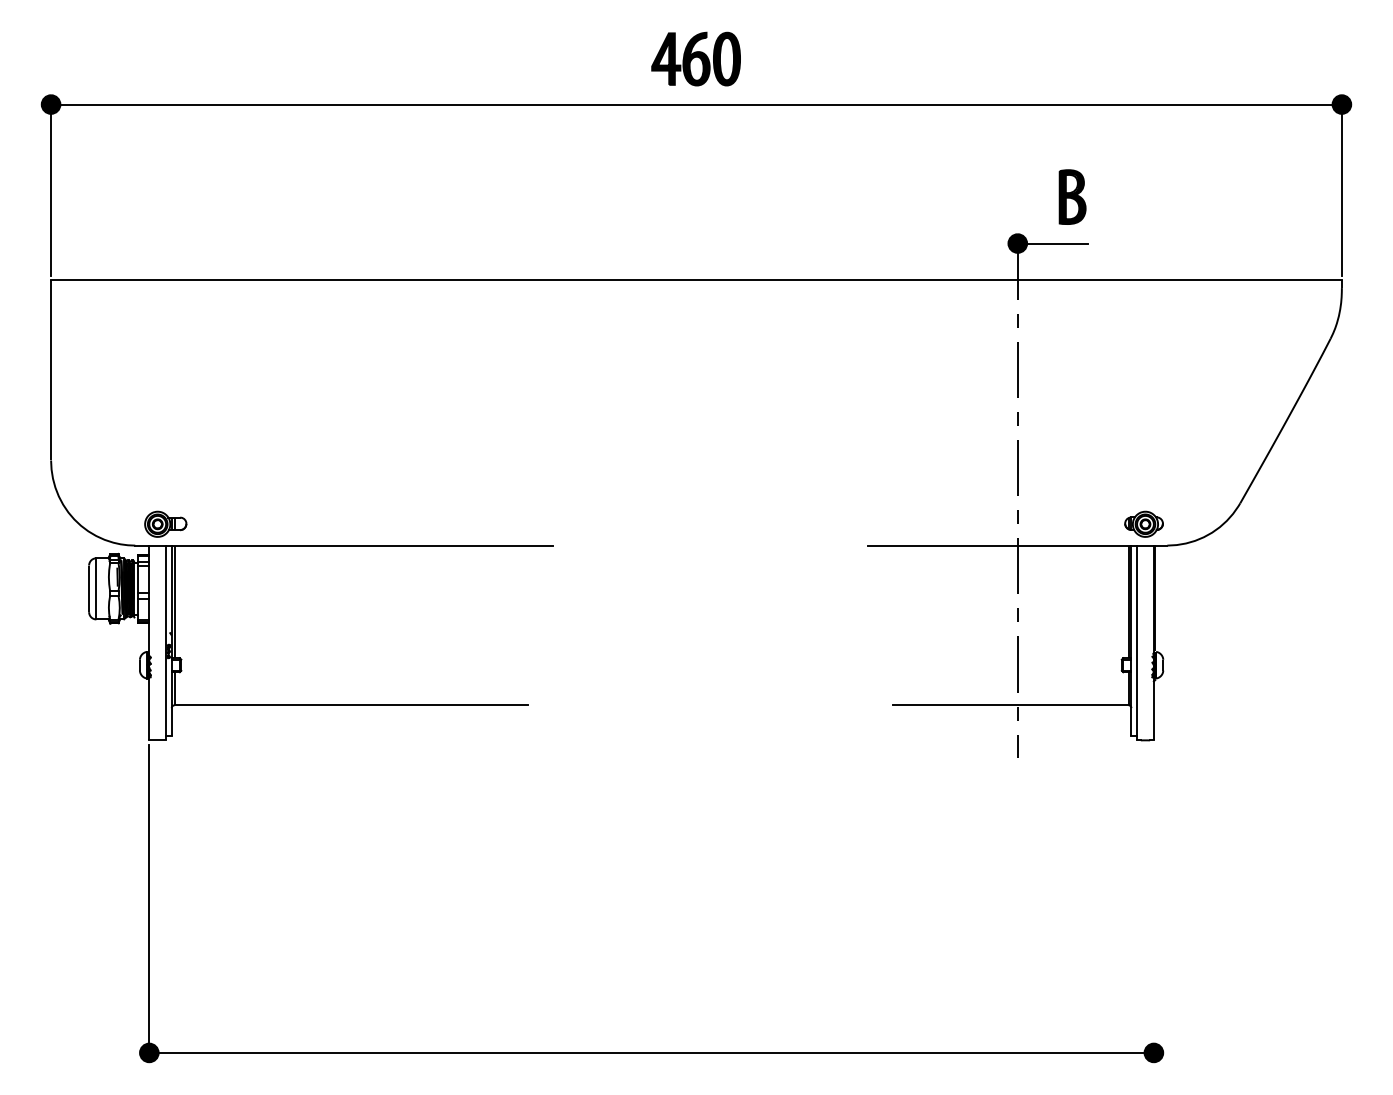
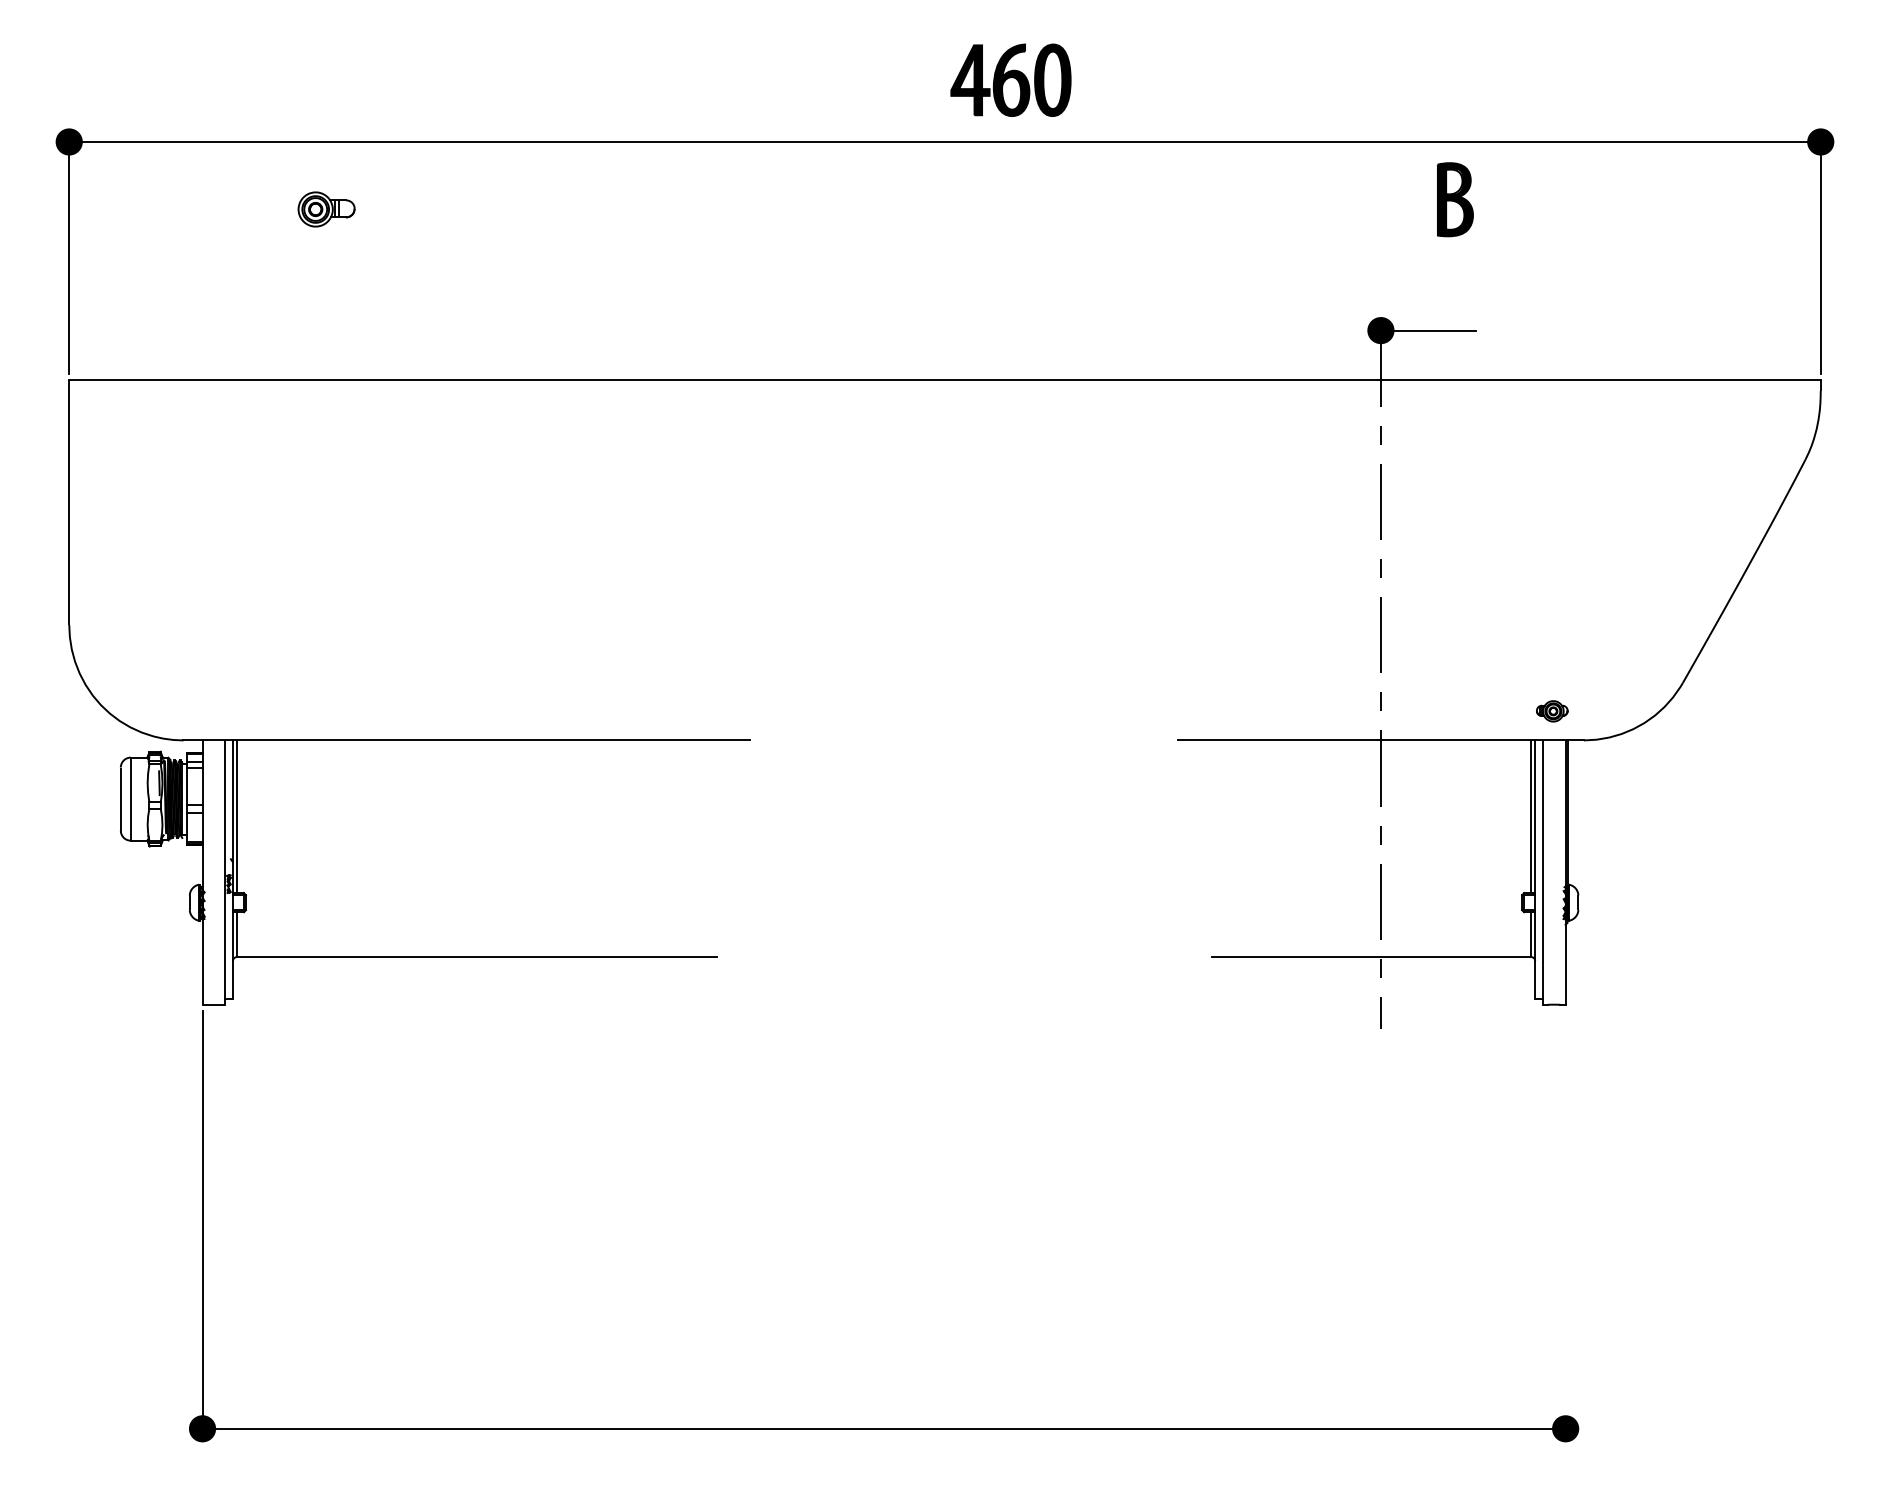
part: (695, 58) -> (1010, 79), moved
part: (1072, 196) -> (1455, 198), moved
part: (165, 523) -> (326, 208), moved
part: (1143, 523) -> (1551, 710), size x0.6

